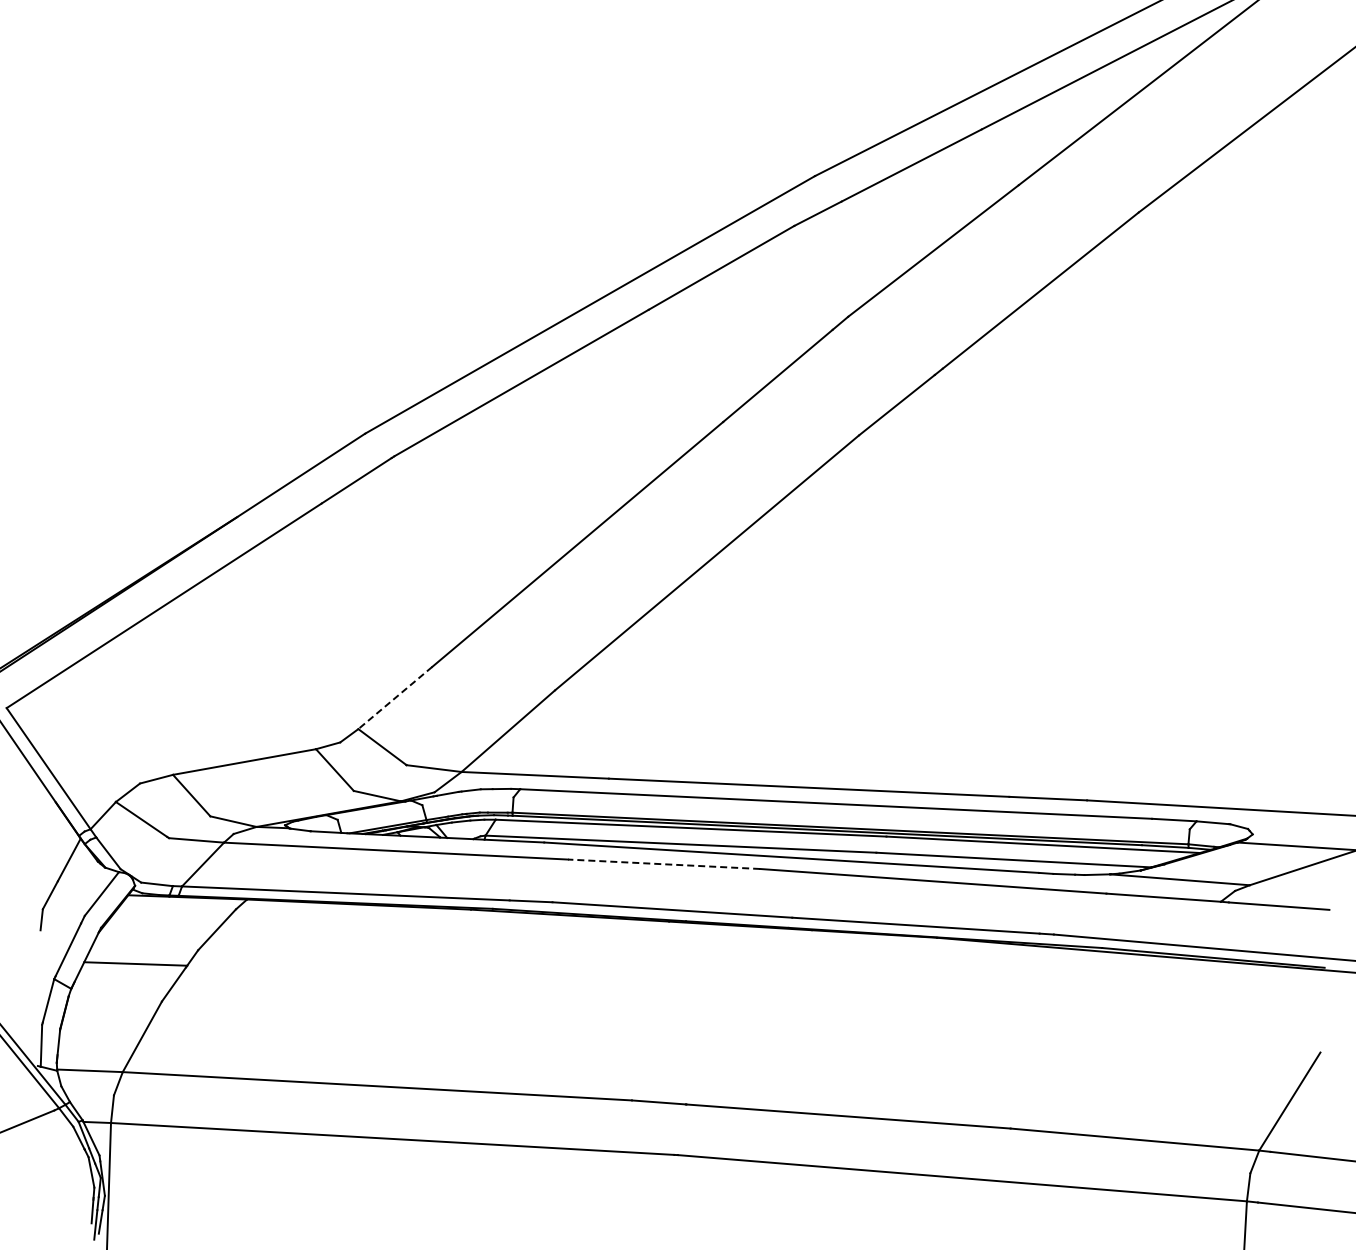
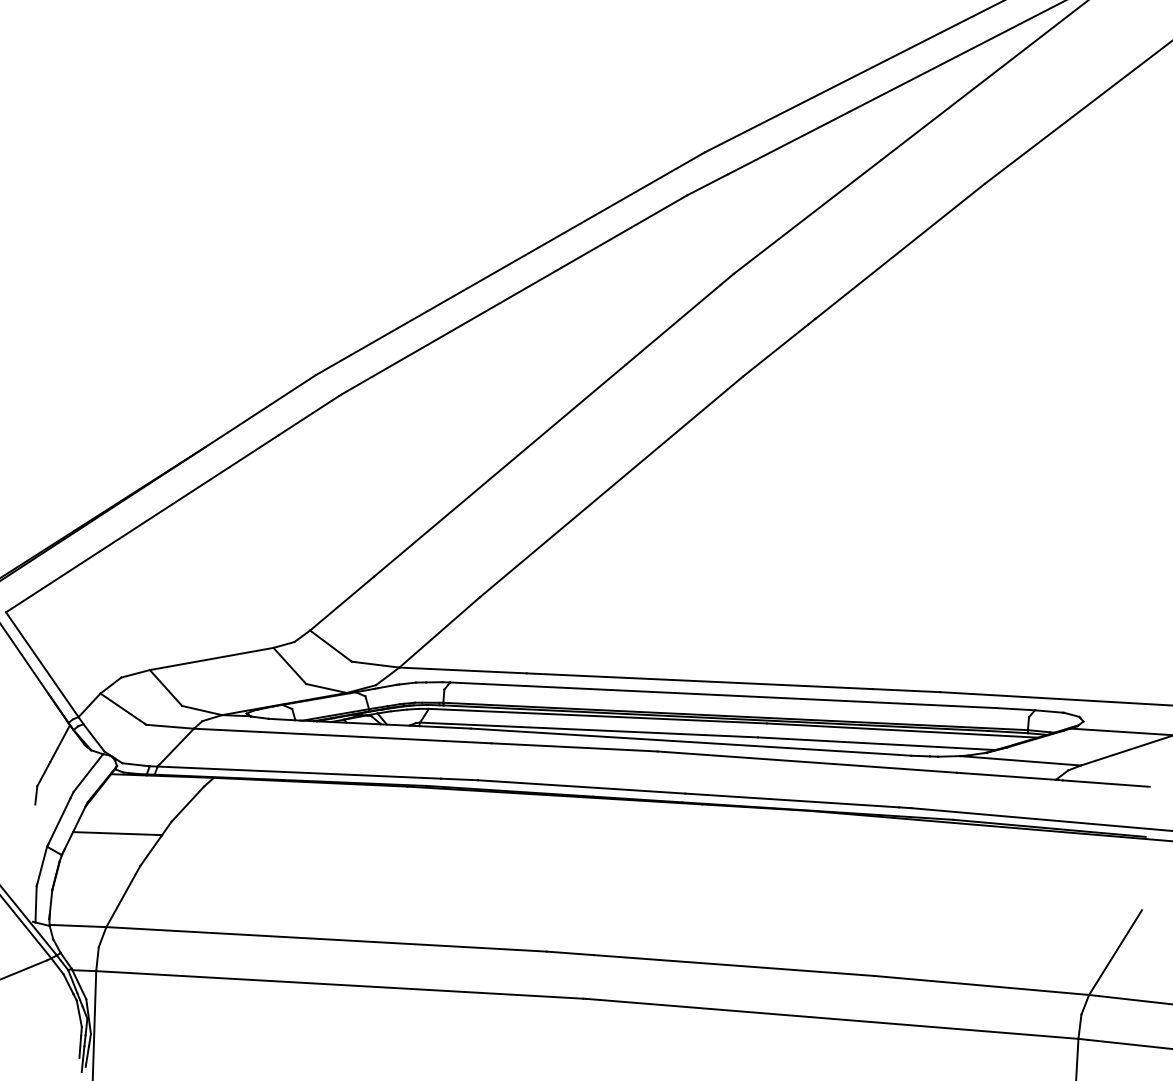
line: (394, 698) -> (341, 604), dashed -> solid
line: (663, 864) -> (573, 747), dashed -> solid

